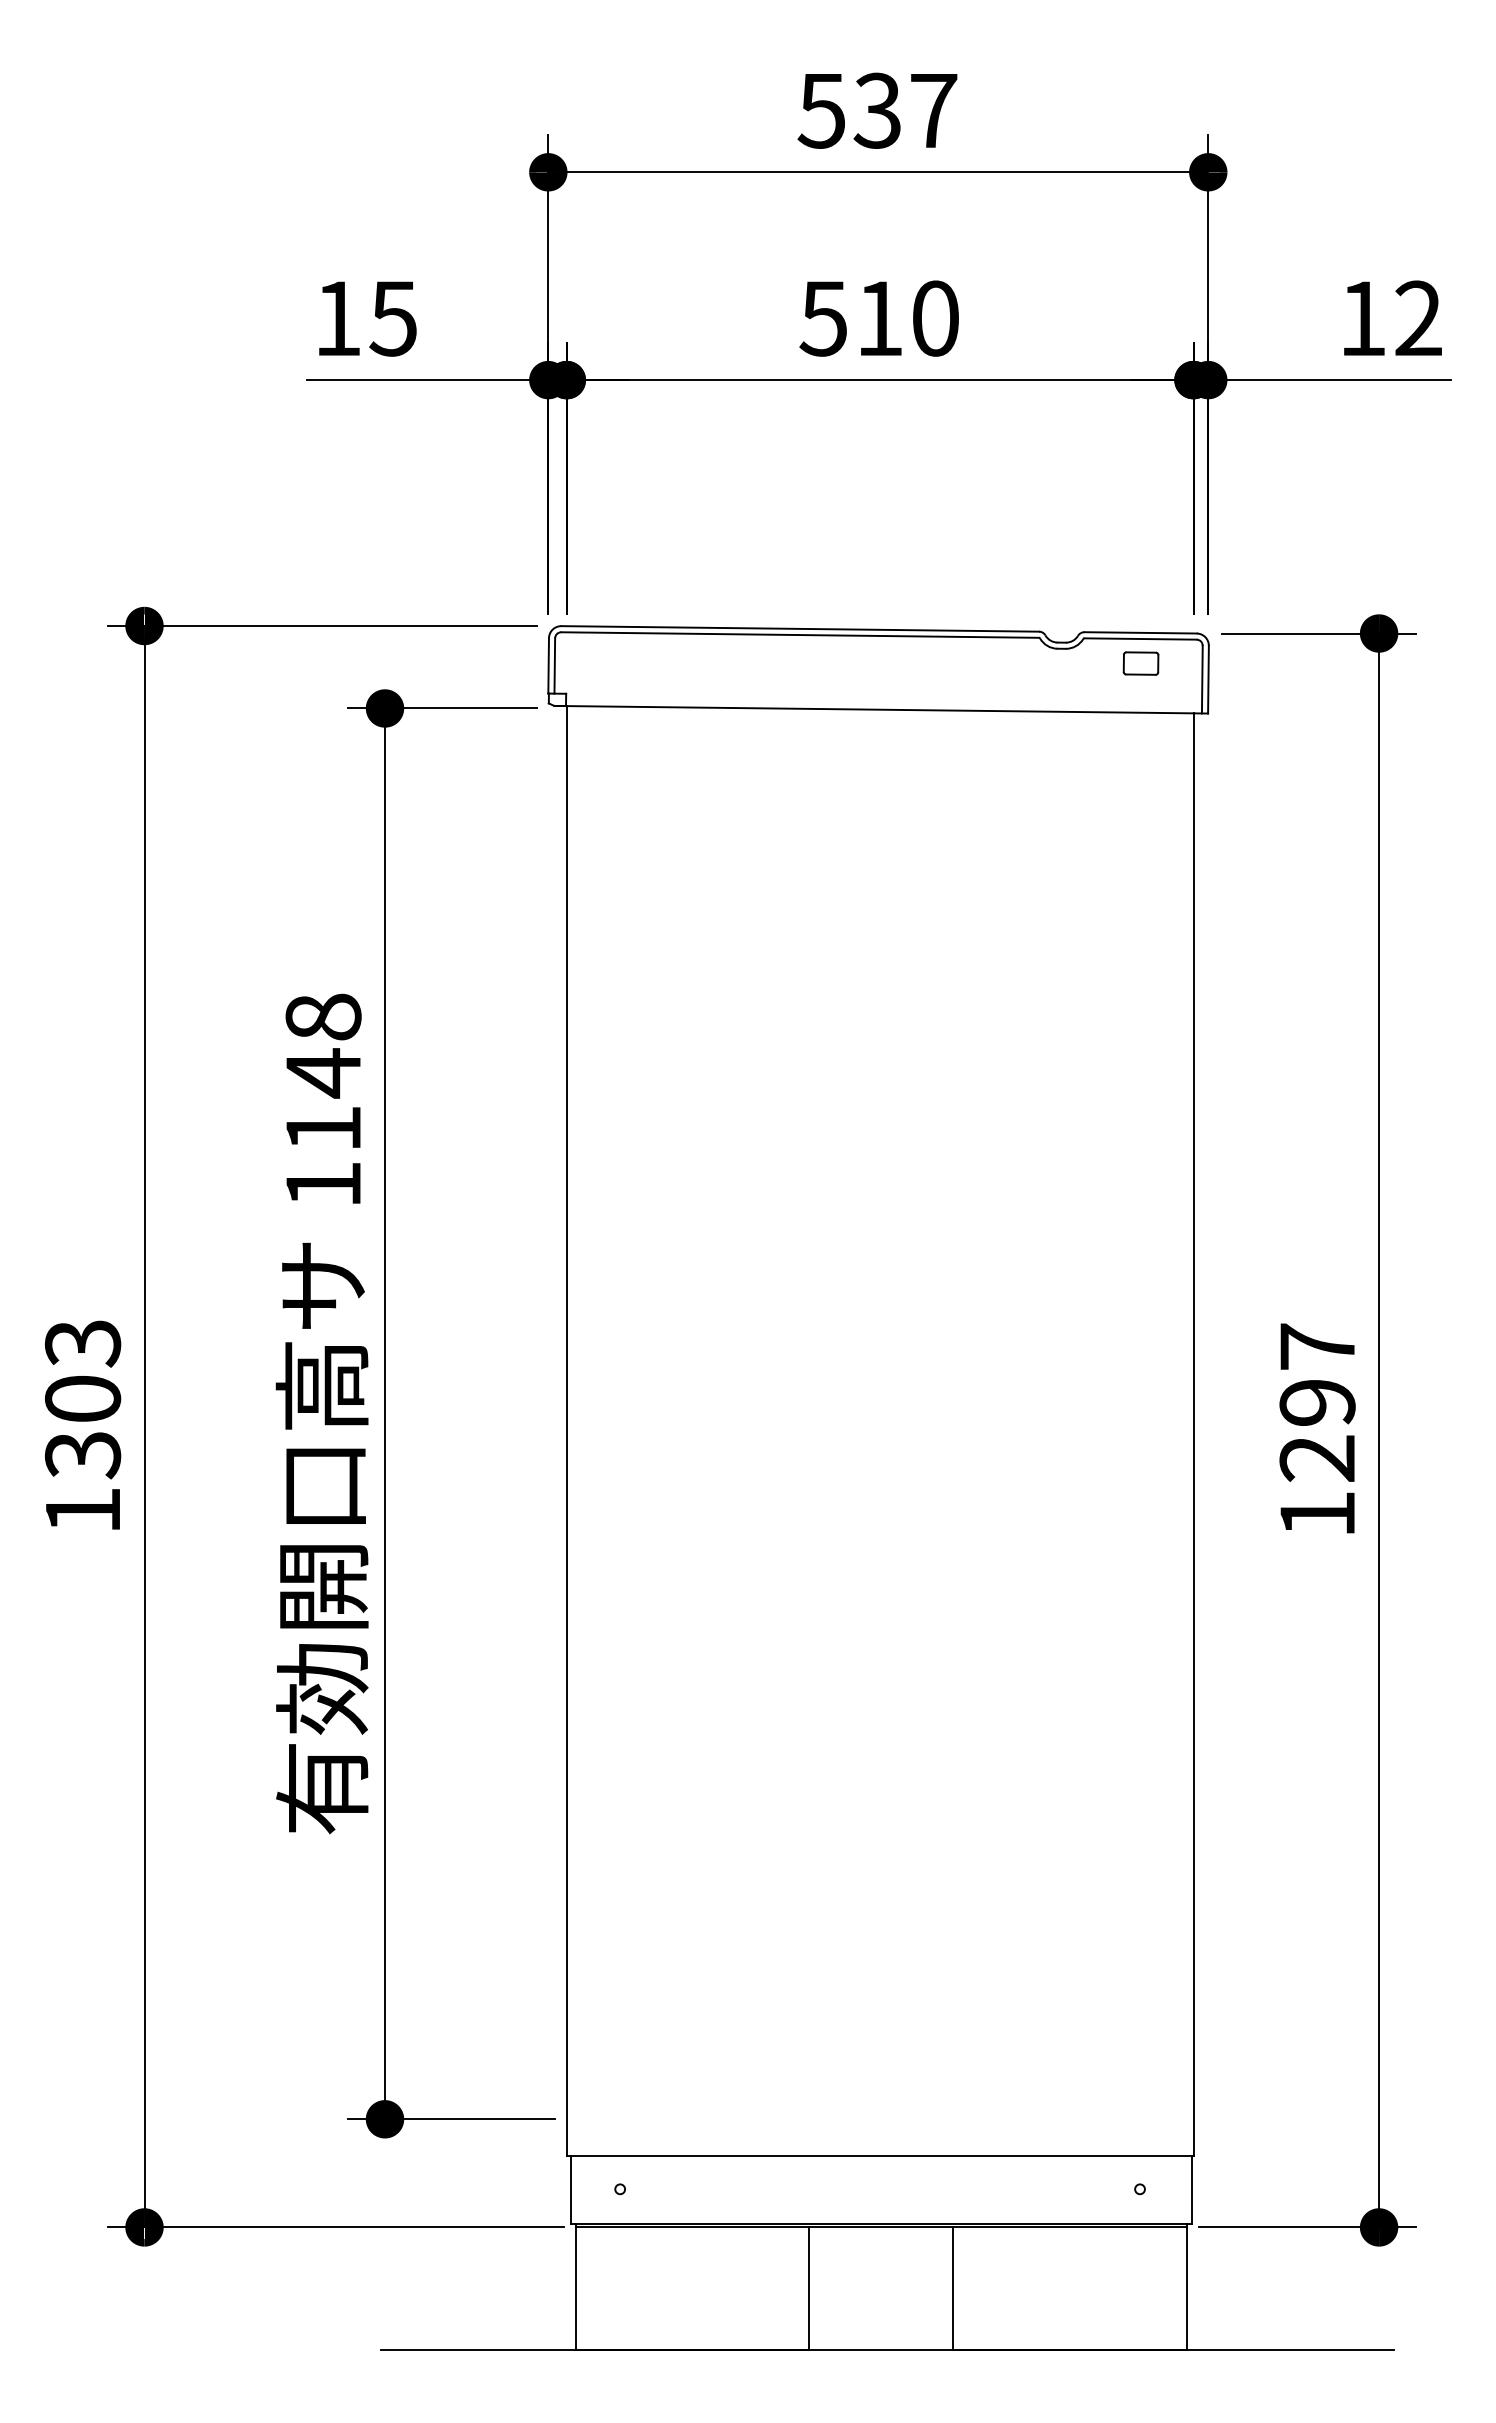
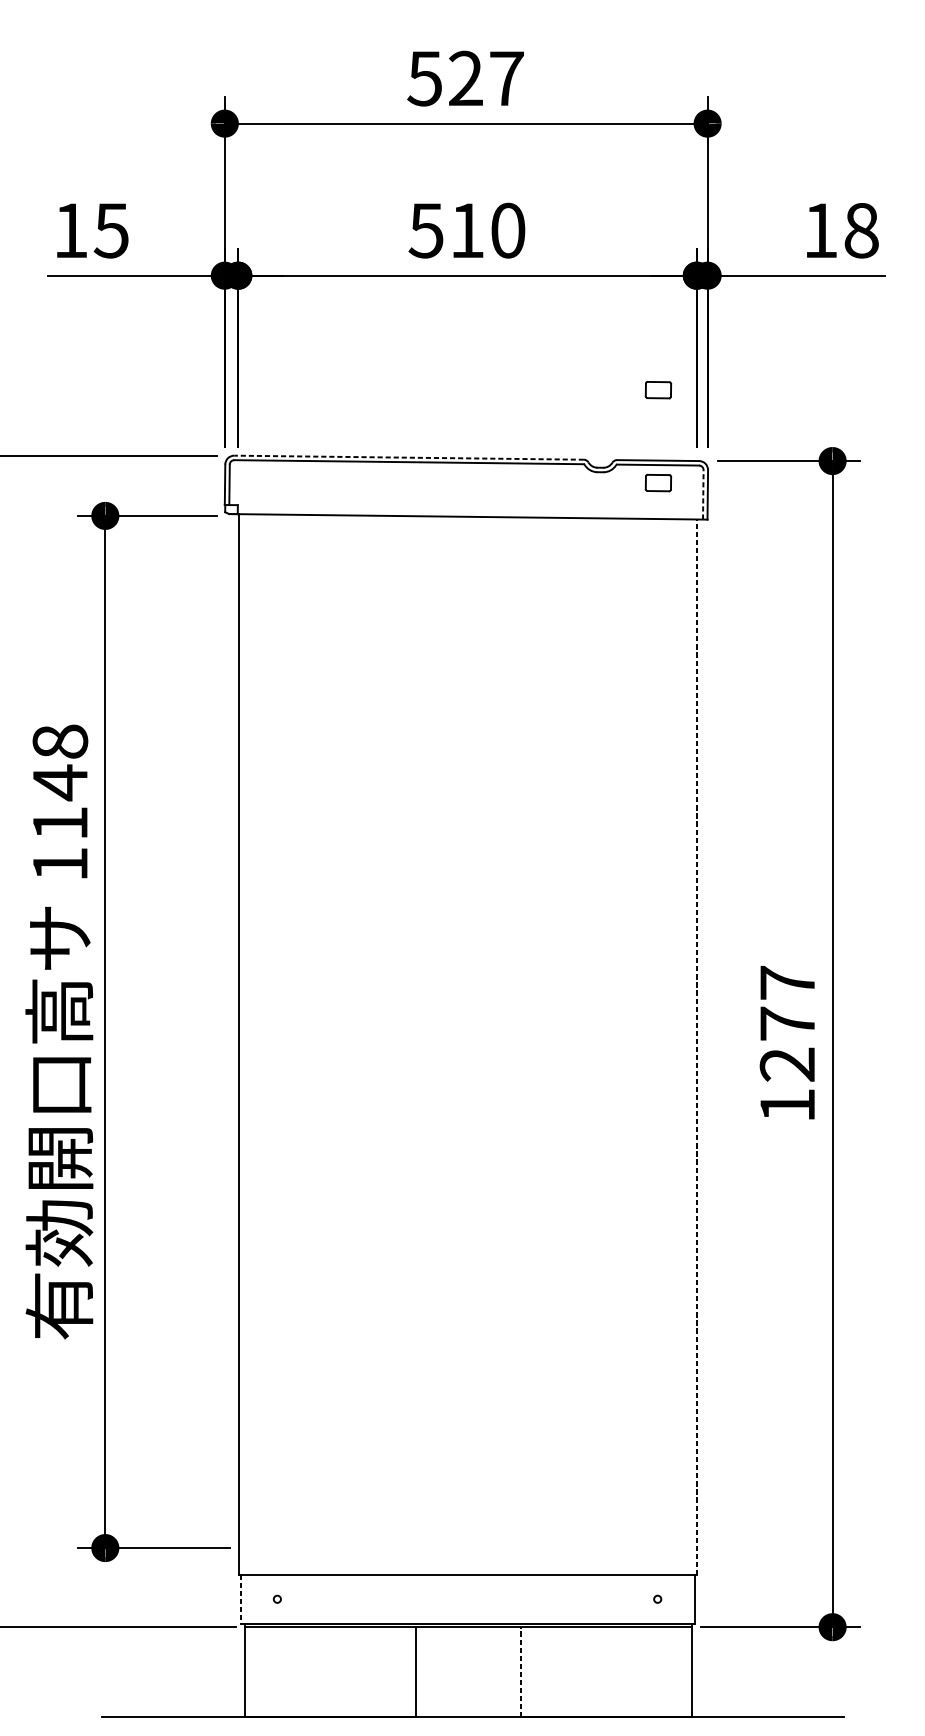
text: (877, 110) -> (465, 78), 537 -> 527
text: (1418, 318) -> (861, 230), 12 -> 18
part: (1140, 536) -> (658, 390), added
line: (800, 628) -> (409, 457), solid -> dashed
line: (1202, 679) -> (703, 494), solid -> dashed
text: (1317, 1402) -> (787, 1023), 1297 -> 1277
line: (1194, 1434) -> (697, 1047), solid -> dashed
line: (571, 2189) -> (241, 1599), solid -> dashed
line: (953, 2288) -> (521, 1671), solid -> dashed

